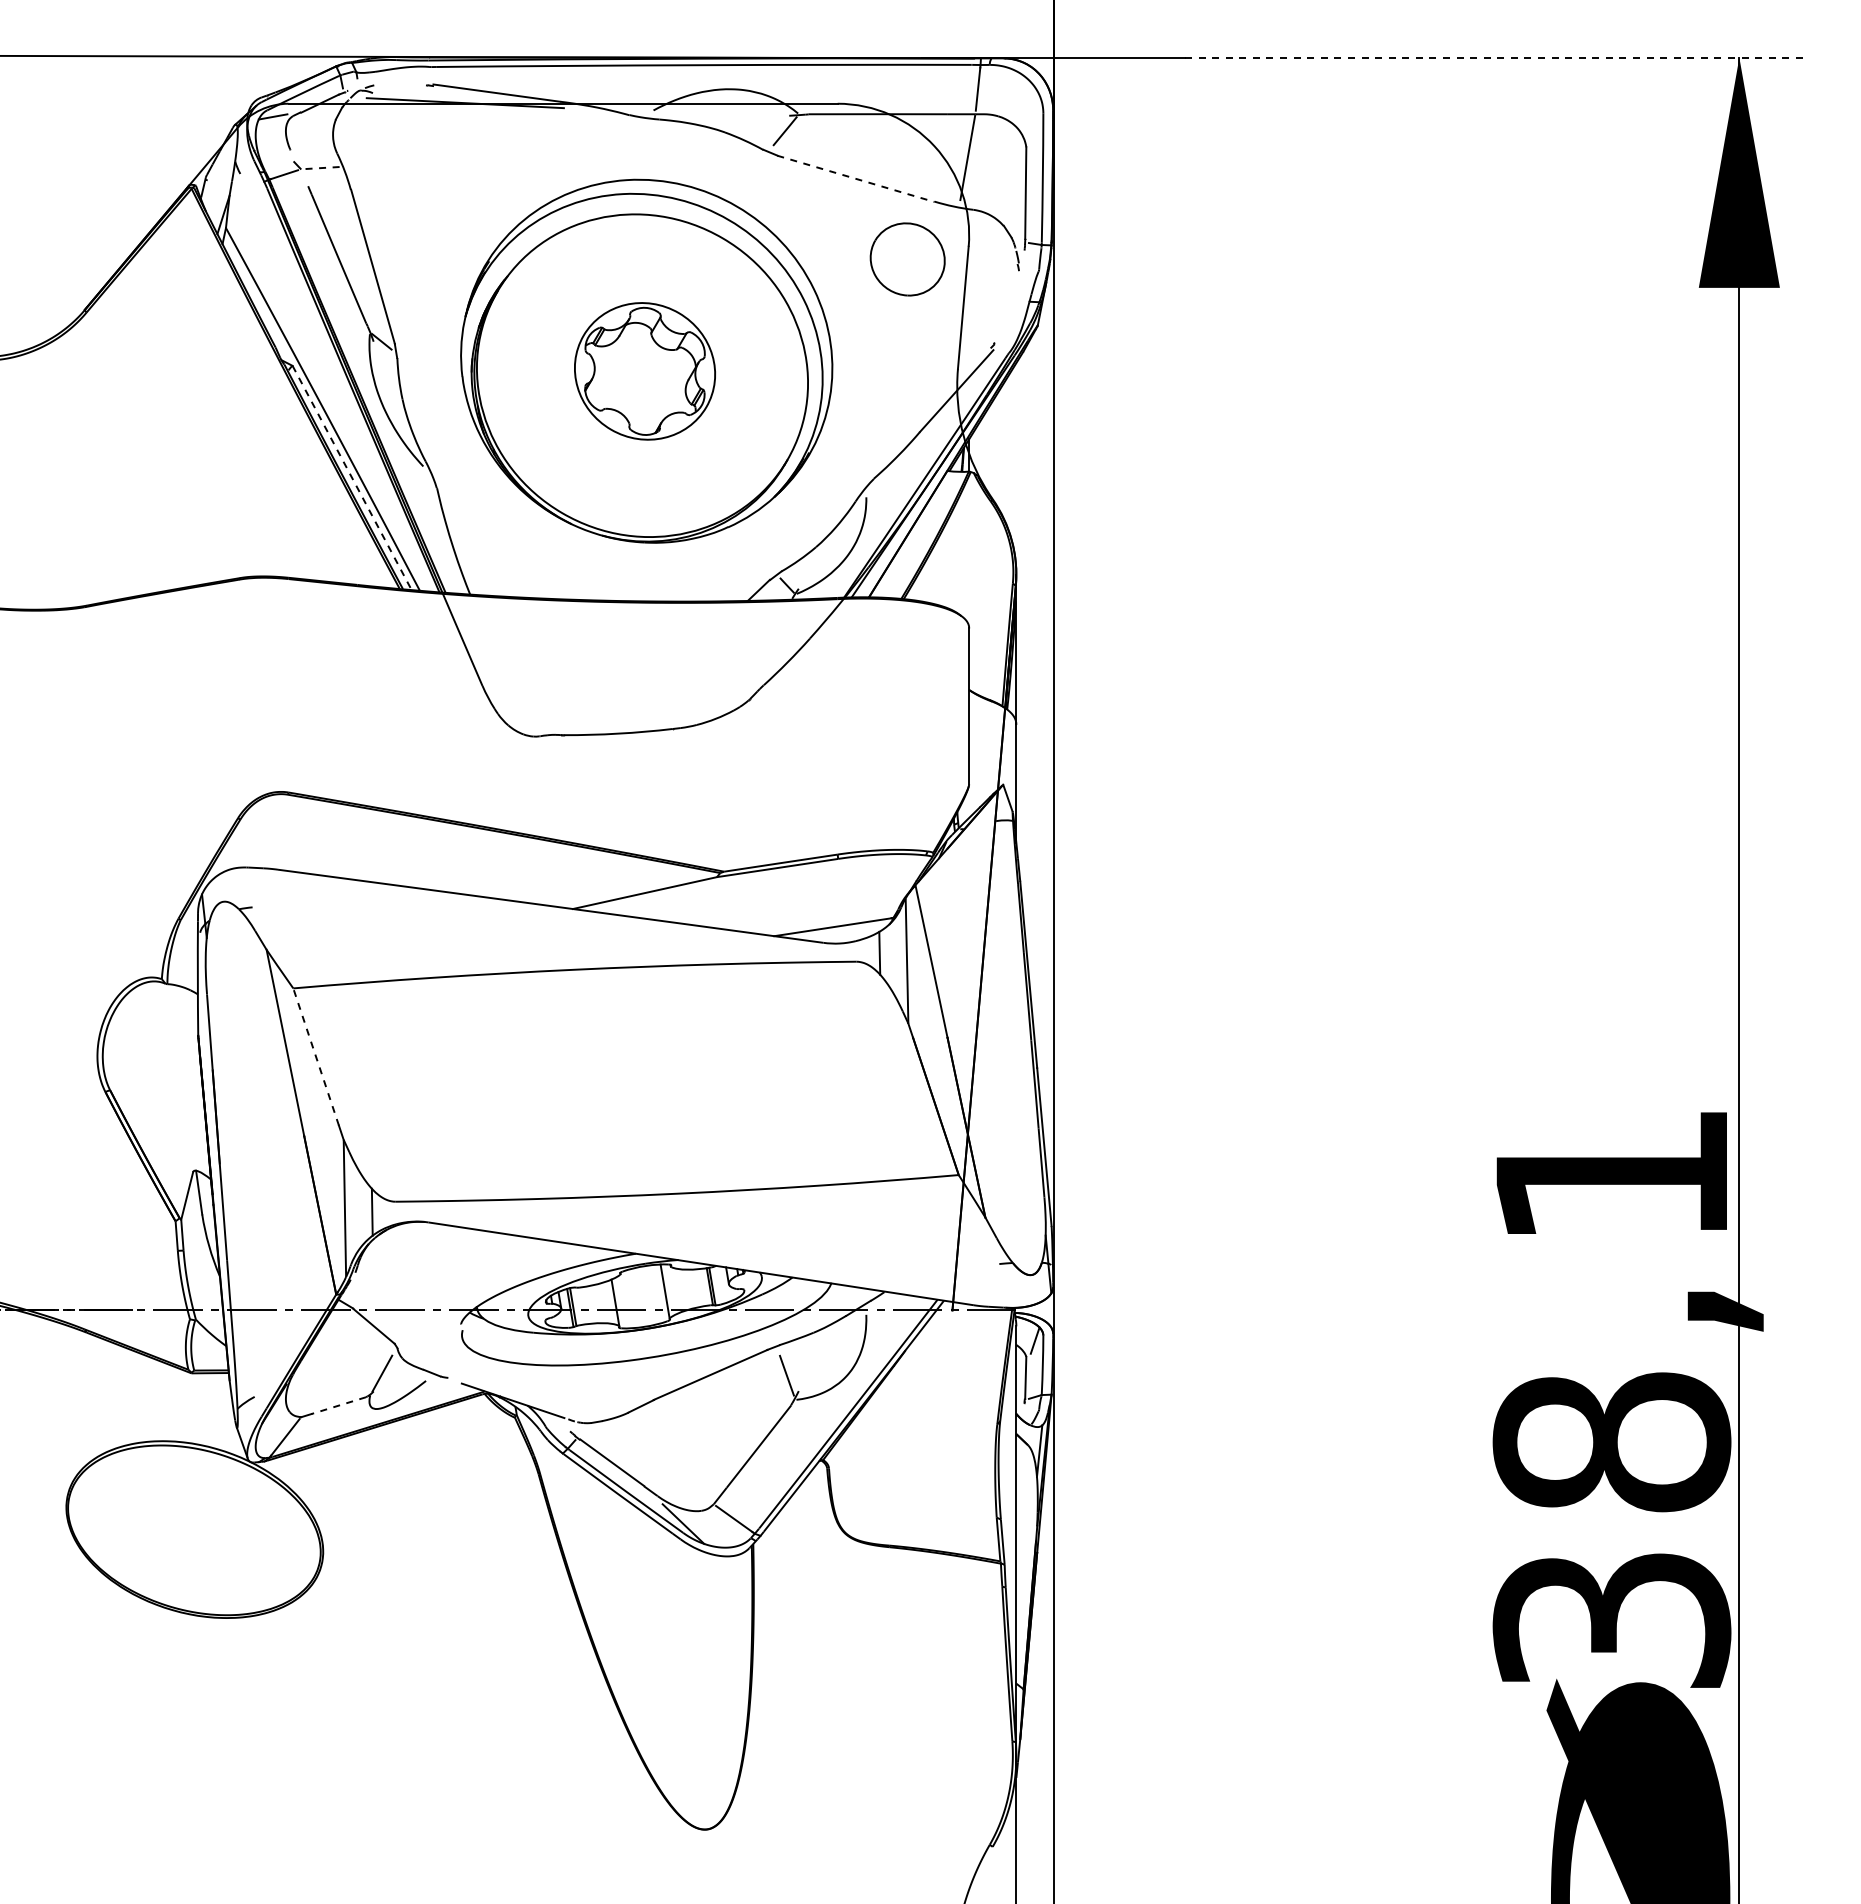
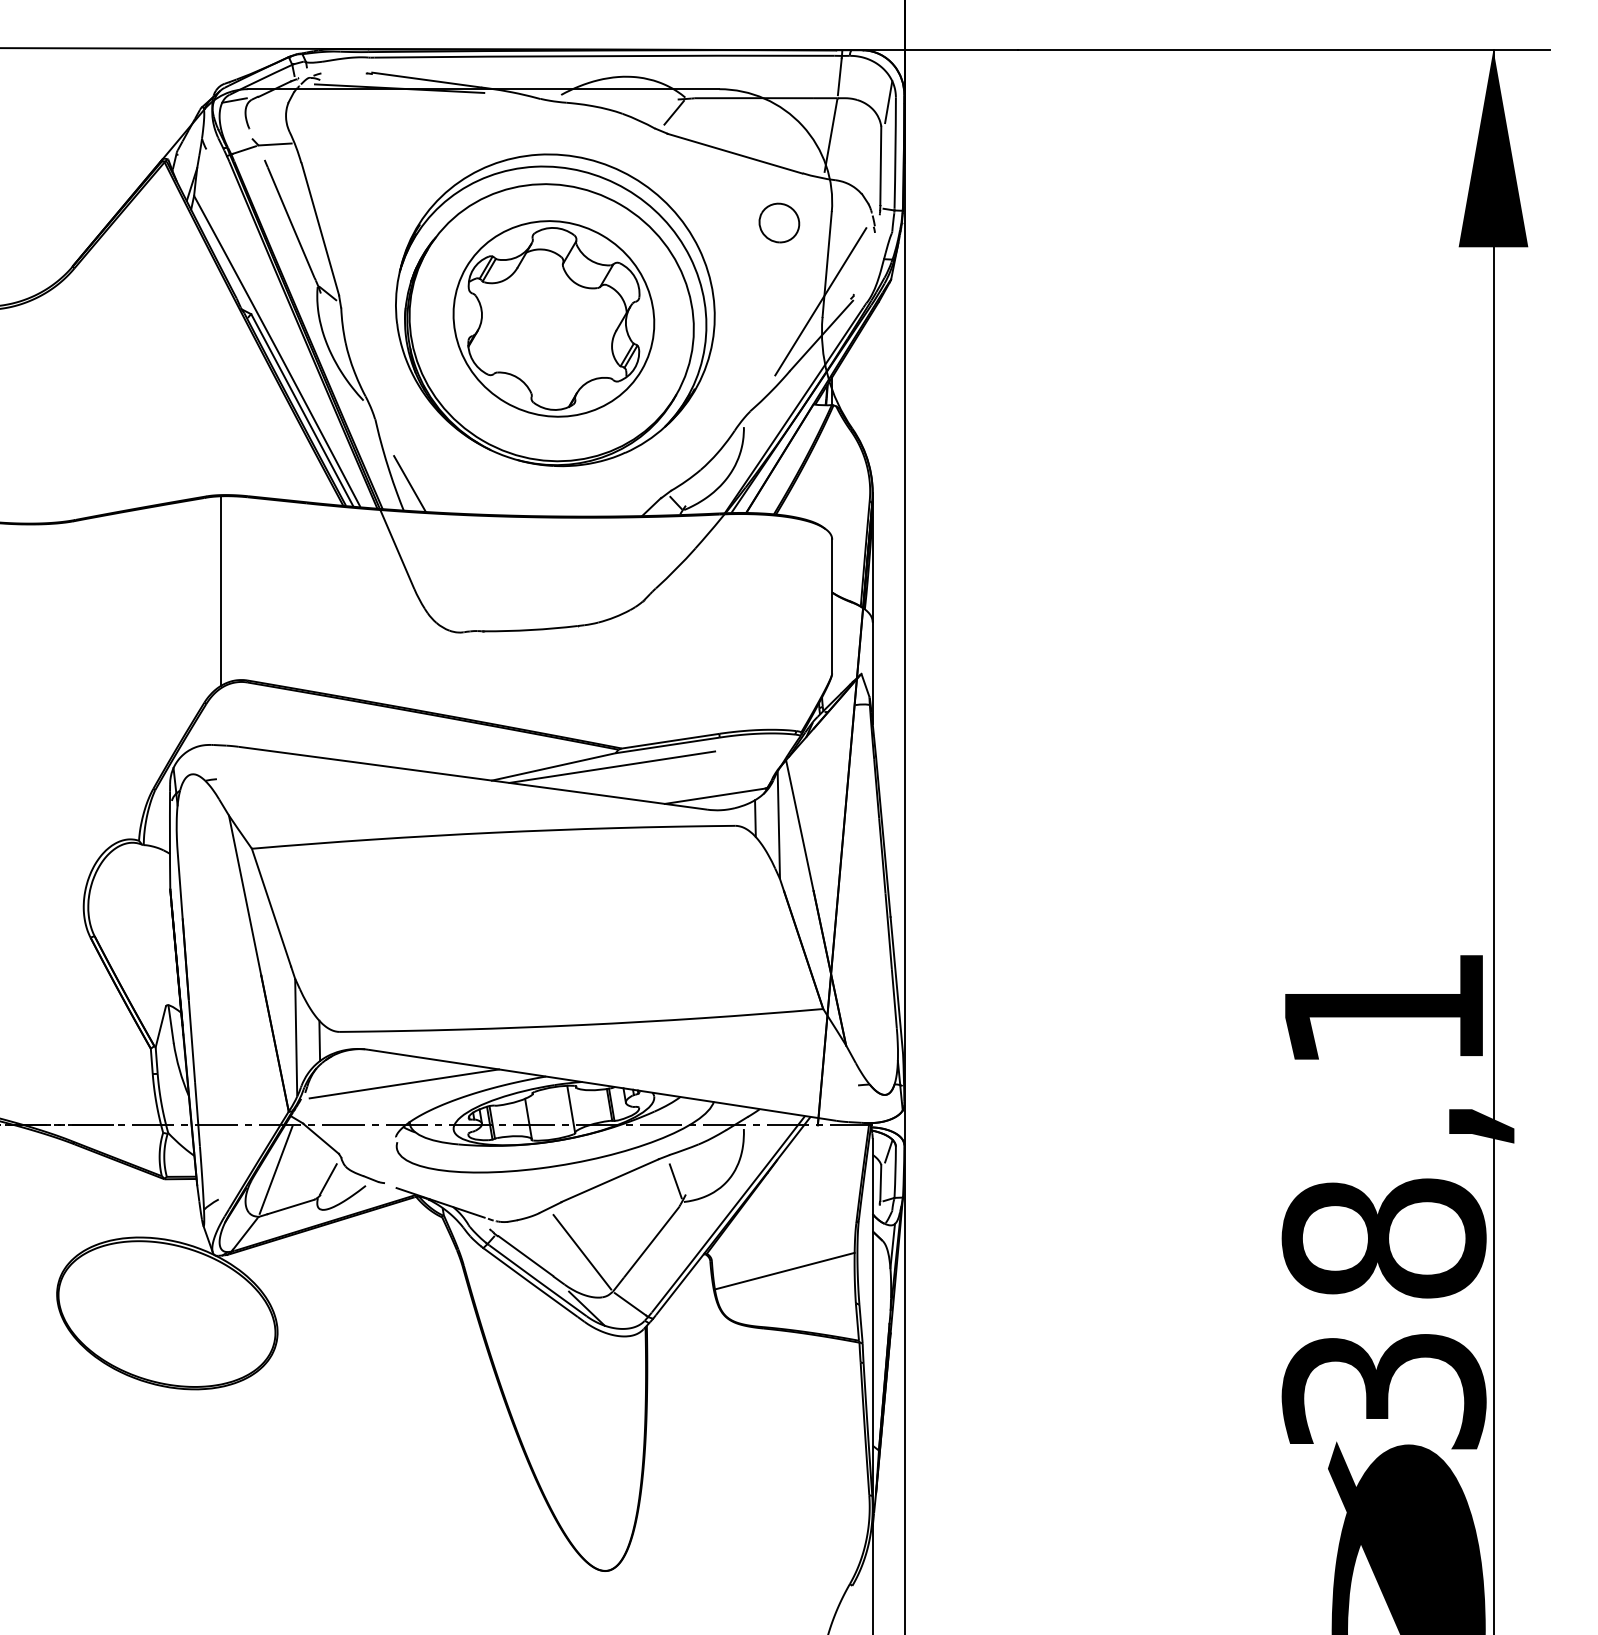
line: (1495, 57) -> (1284, 49), dashed -> solid
line: (1034, 118) -> (888, 101), added
line: (319, 168) -> (274, 144), dashed -> solid
line: (855, 178) -> (734, 153), dashed -> solid
part: (907, 259) -> (779, 222), size x0.62
line: (955, 351) -> (820, 301), added
part: (644, 371) -> (553, 319), size x1.67
line: (352, 477) -> (302, 410), dashed -> solid
line: (476, 563) -> (409, 483), added
line: (257, 687) -> (221, 590), added
line: (712, 893) -> (611, 767), added
line: (315, 1056) -> (270, 907), dashed -> solid
line: (470, 1262) -> (404, 1084), added
line: (321, 1362) -> (276, 1169), added
line: (338, 1405) -> (290, 1206), dashed -> solid
line: (677, 1457) -> (581, 1251), added
line: (913, 1480) -> (784, 1271), added

